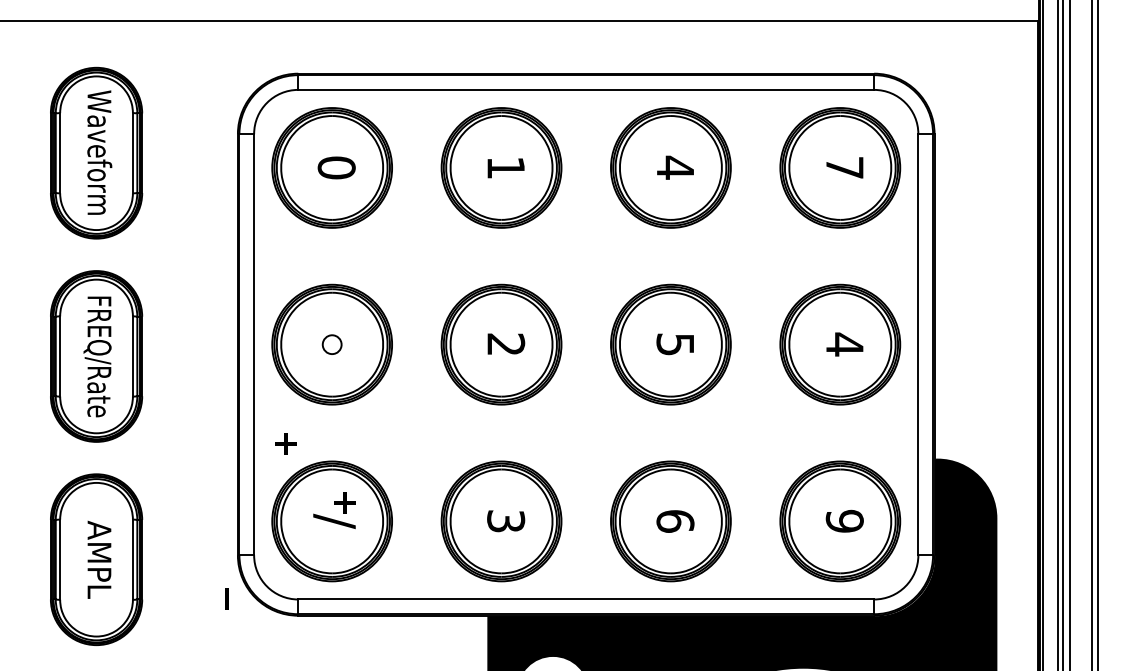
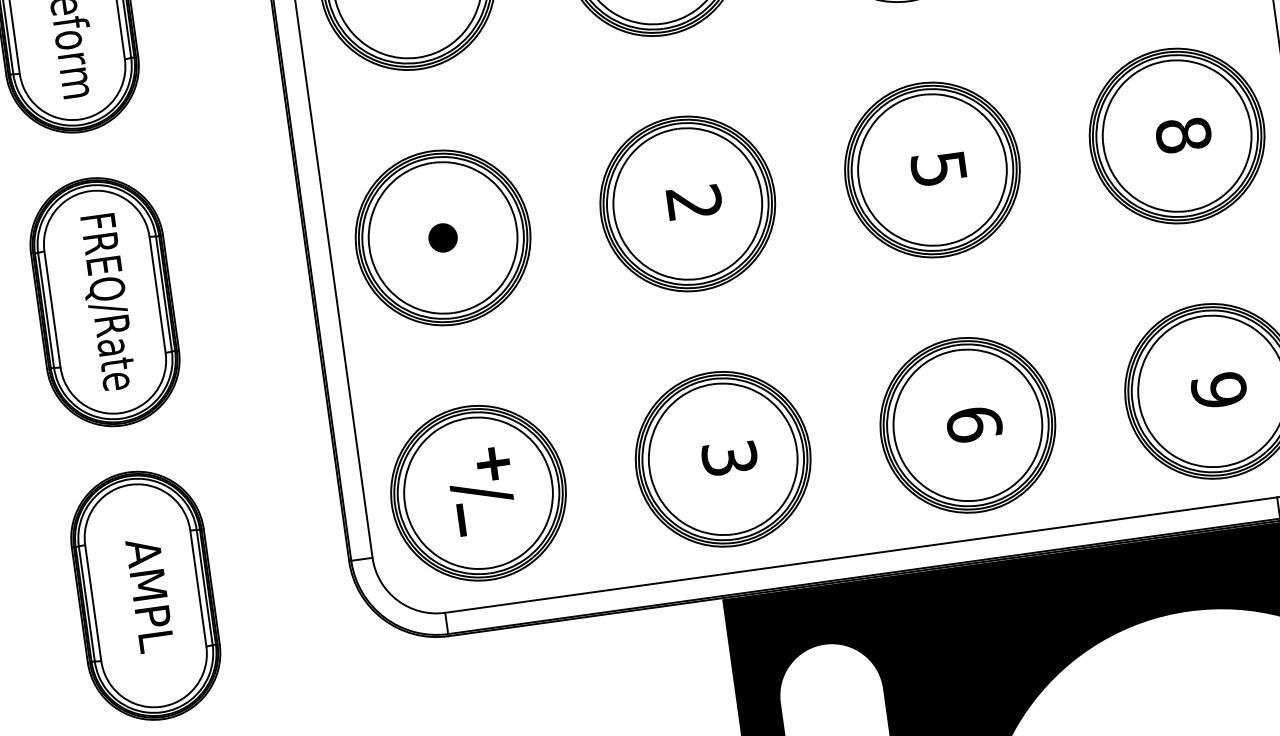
fill: (331, 344) -> (442, 237), added
text: (844, 344) -> (1183, 134), 4 -> 8
part: (285, 443) -> (395, 390), removed
line: (226, 598) -> (460, 519), moved

